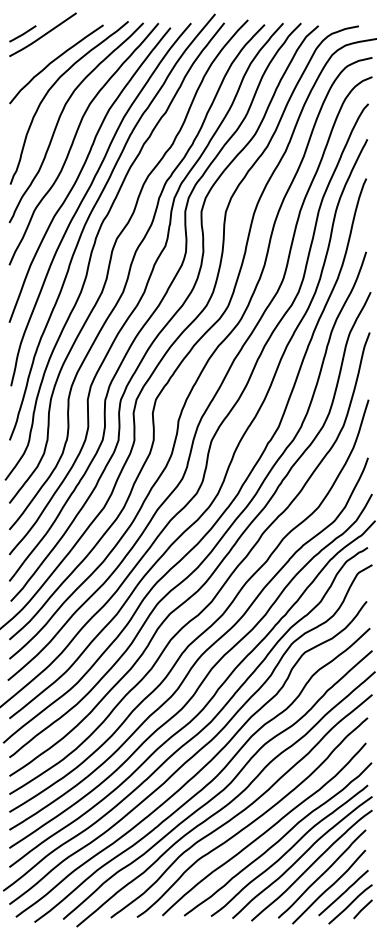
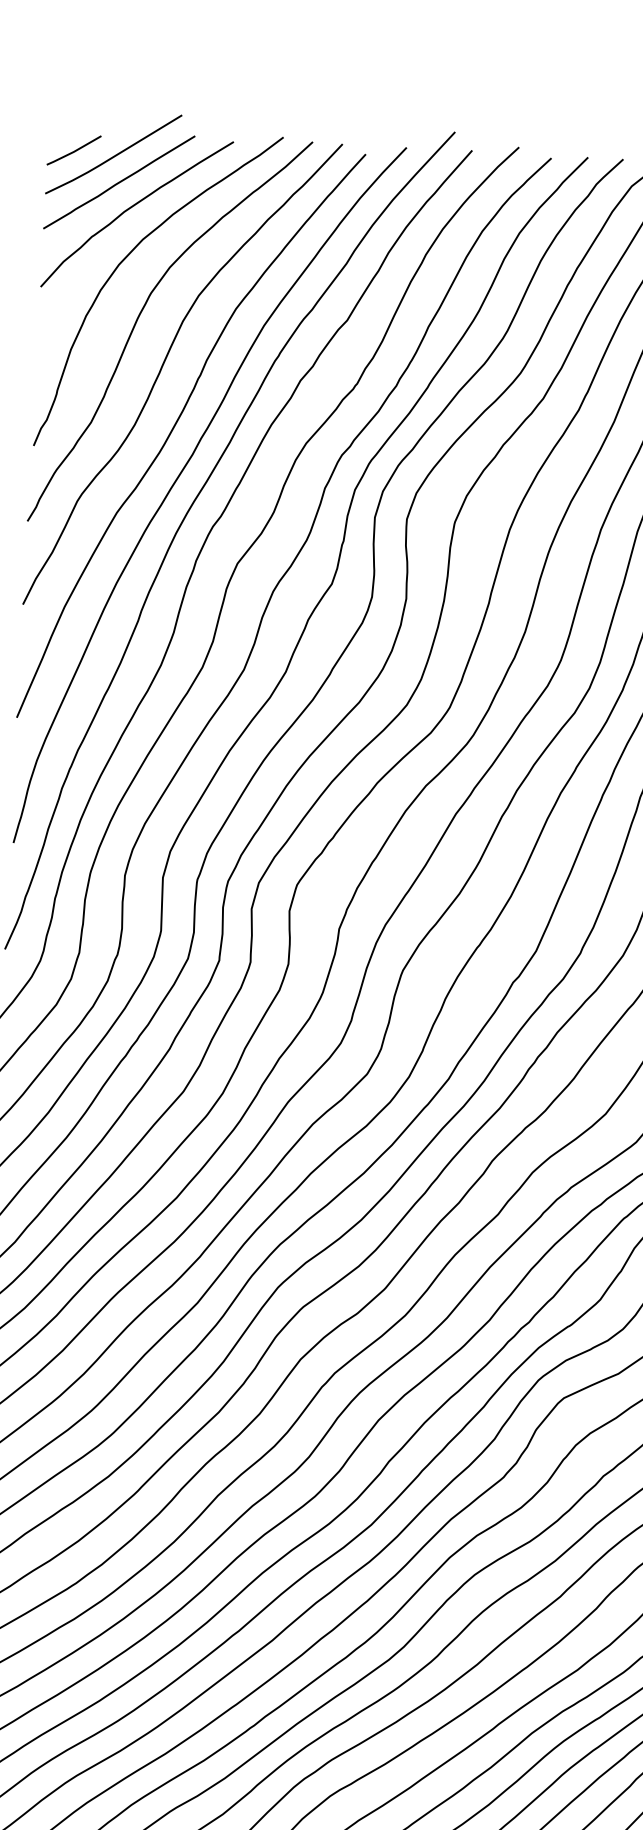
line: (46, 48) -> (119, 181), added

